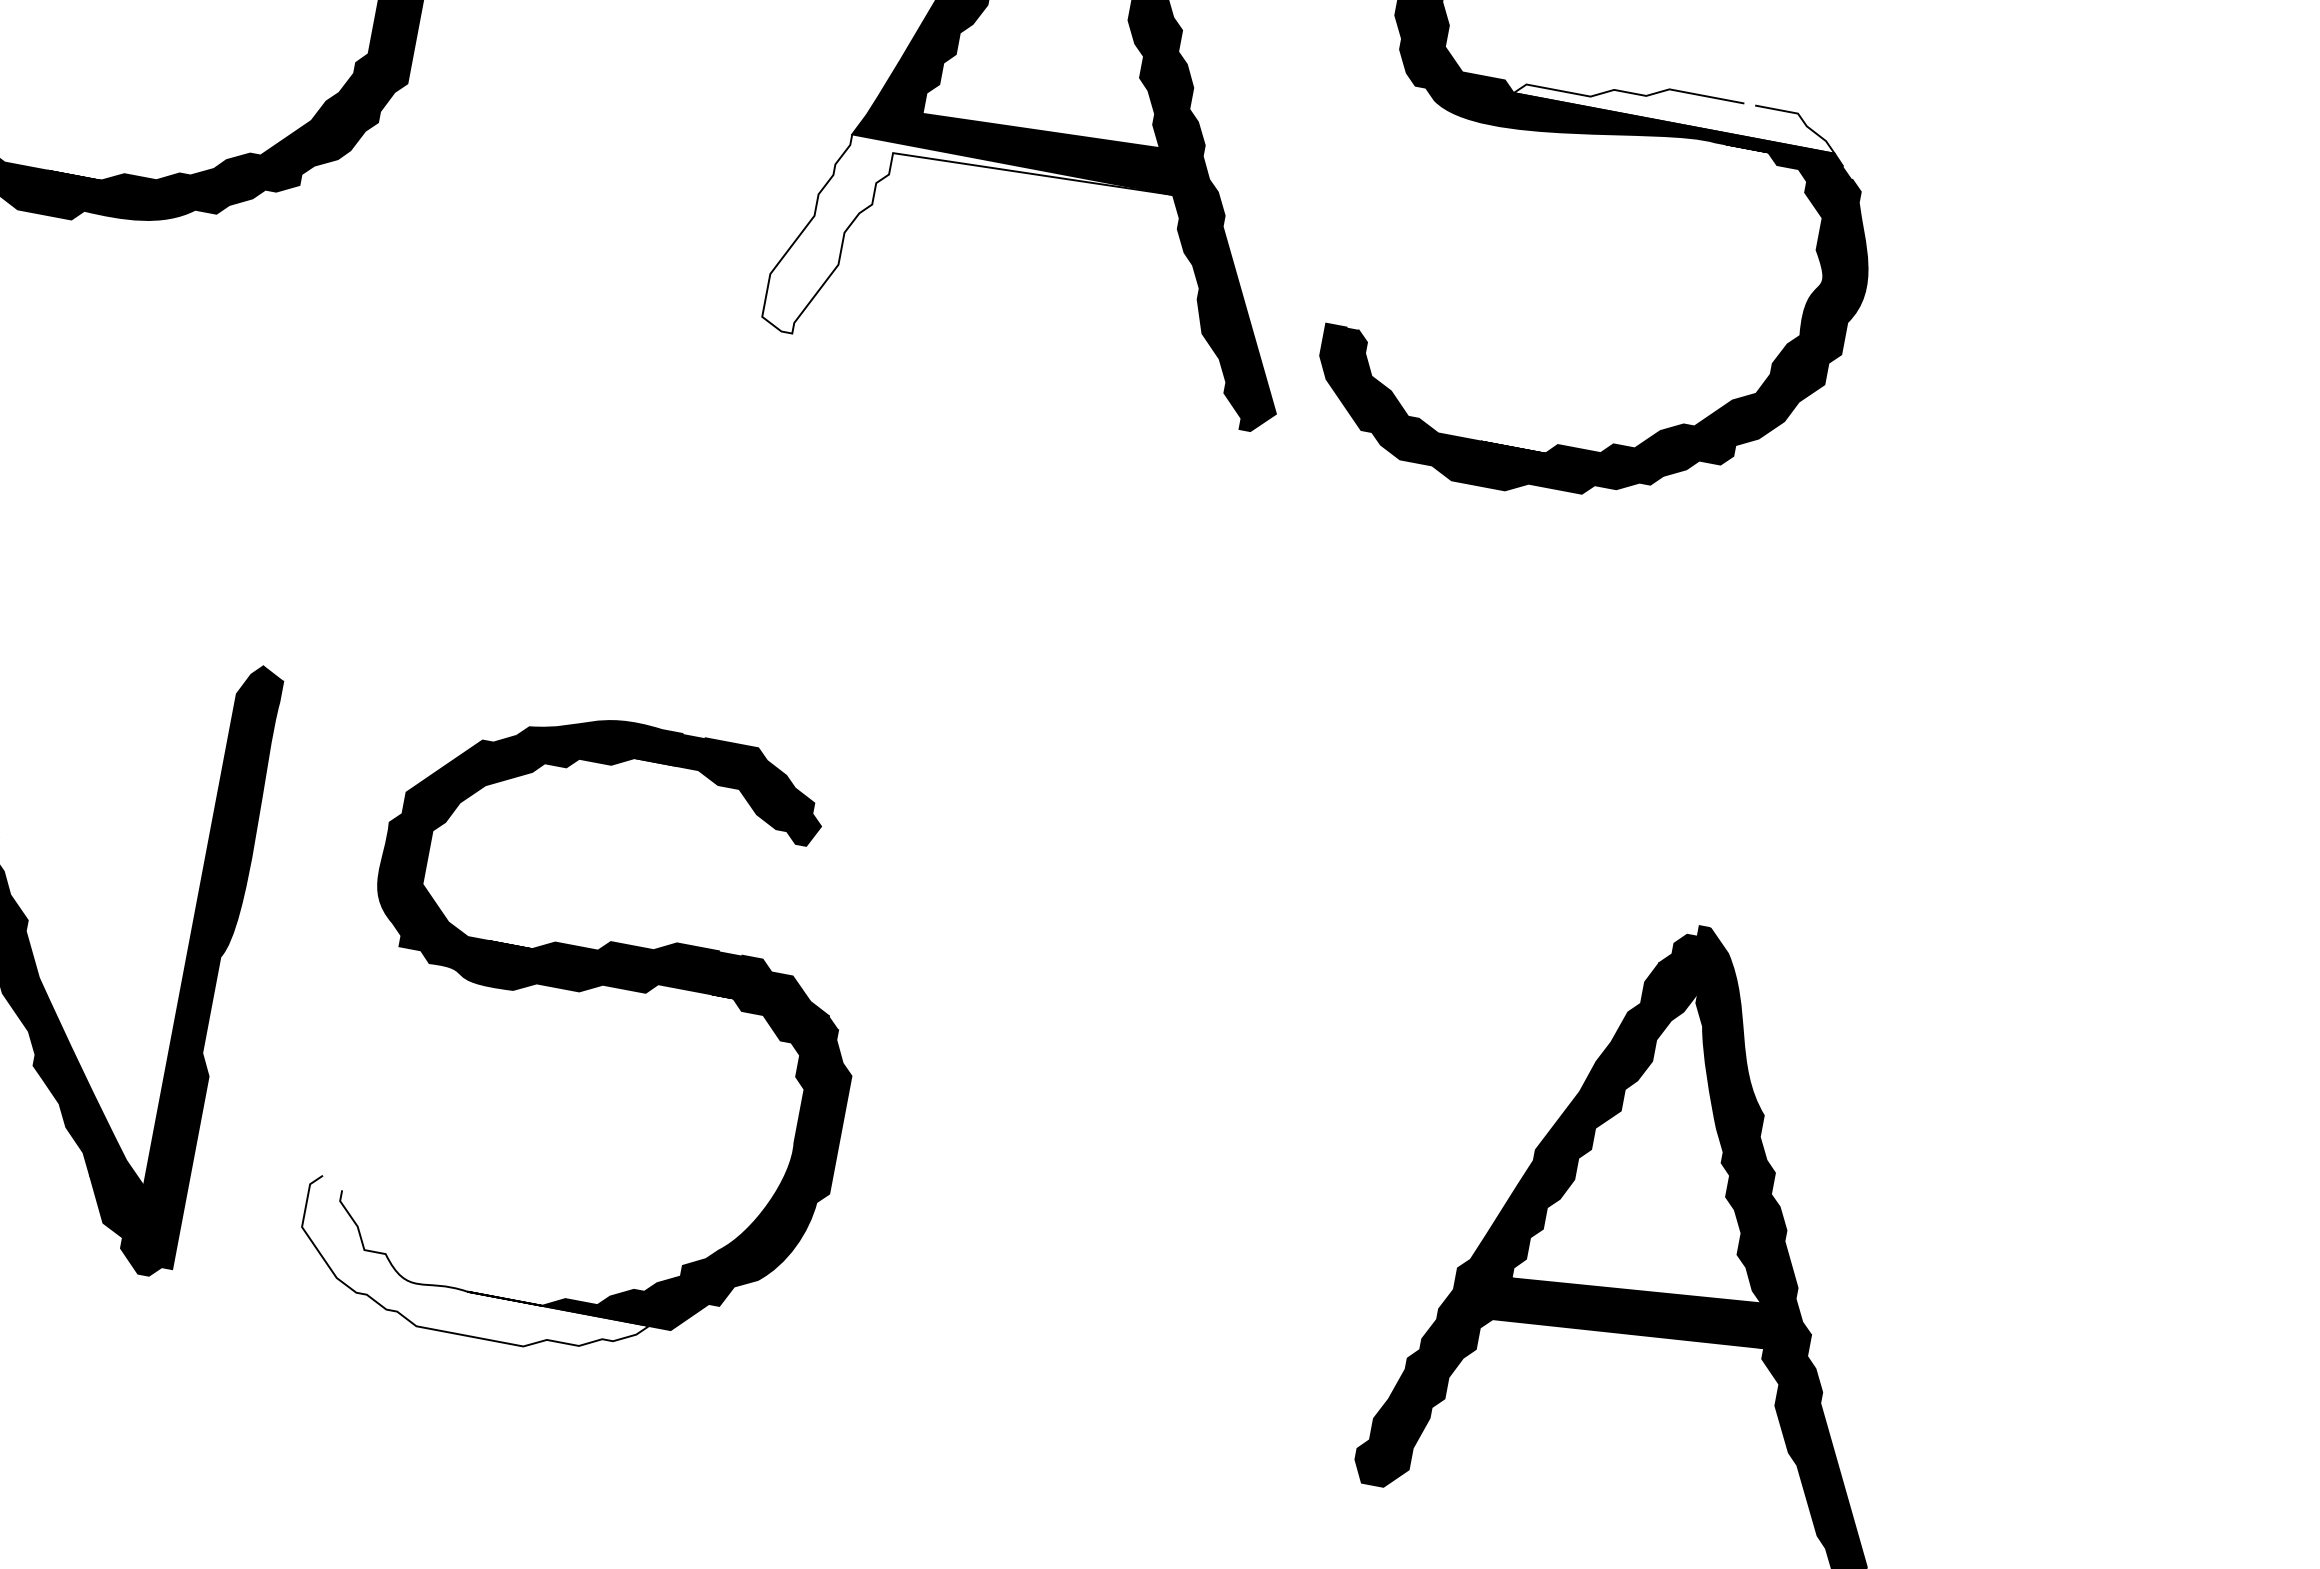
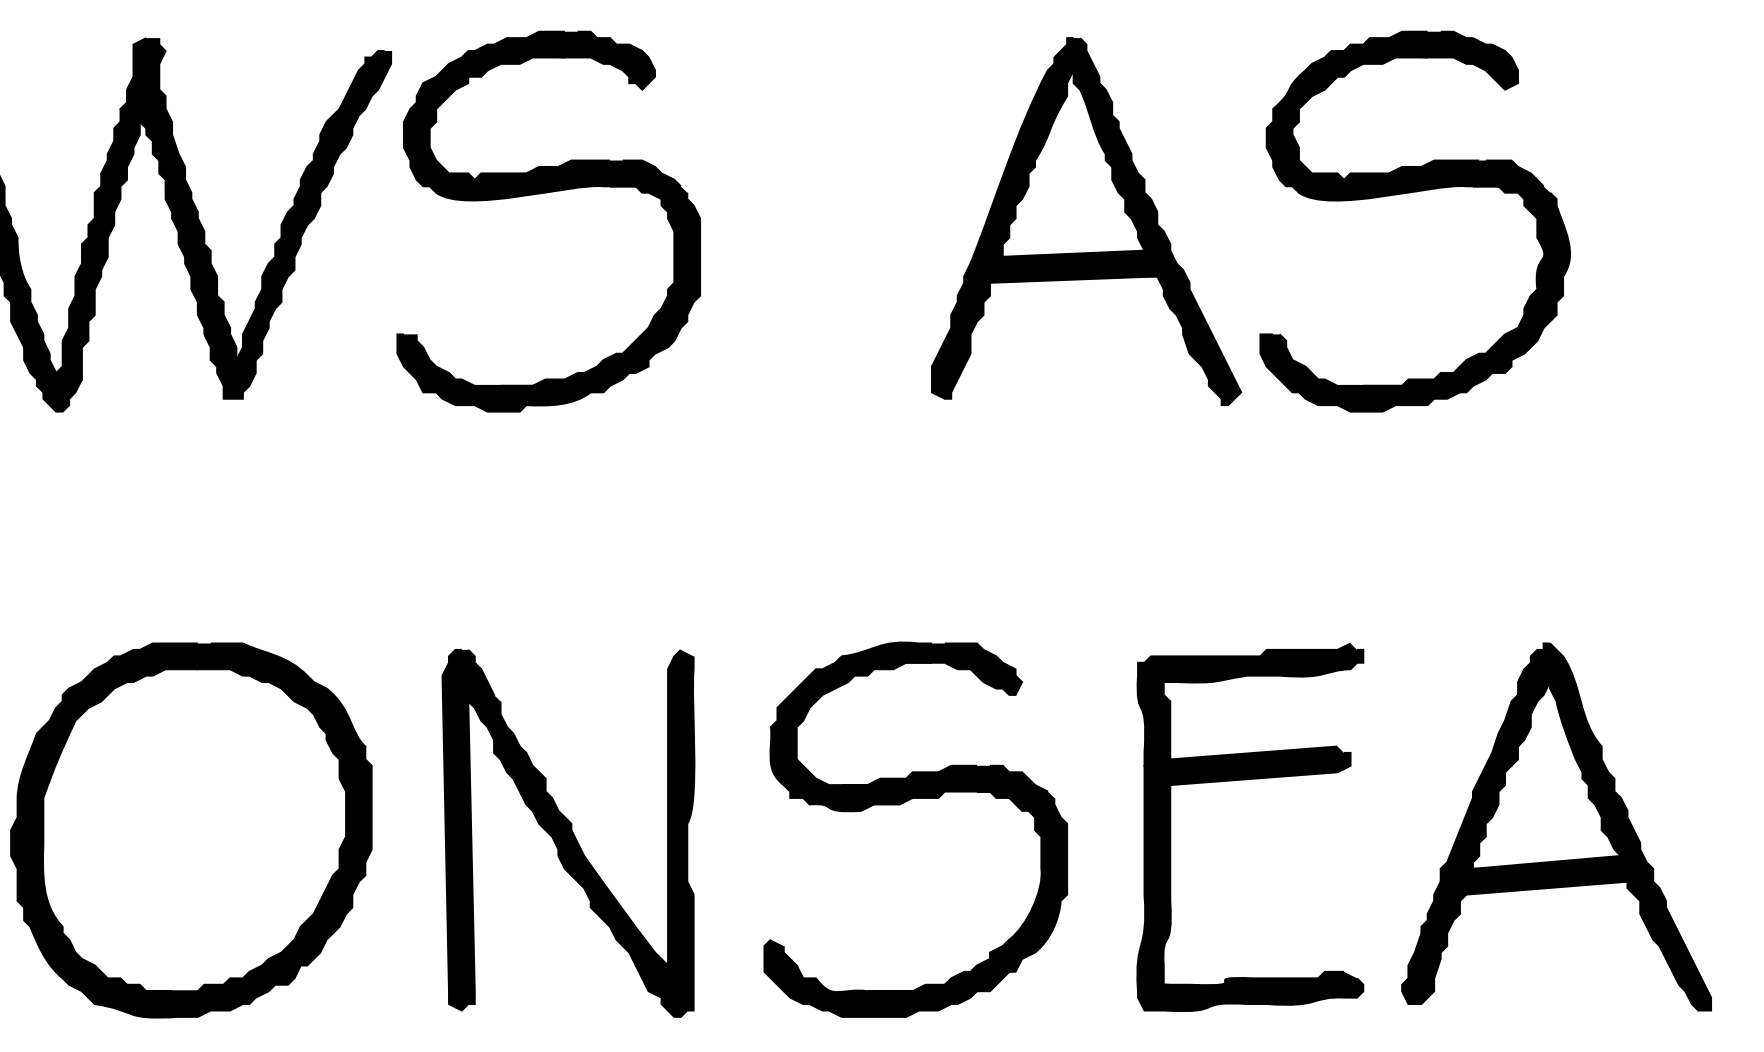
fill: (1677, 106) -> (1440, 169), added
fill: (966, 261) -> (1044, 337), added
part: (1164, 1060) -> (1247, 780), added
fill: (476, 1269) -> (870, 977), added

